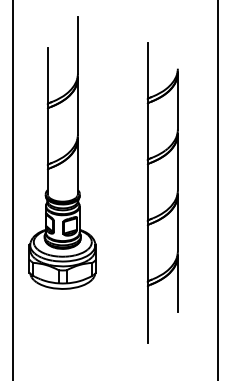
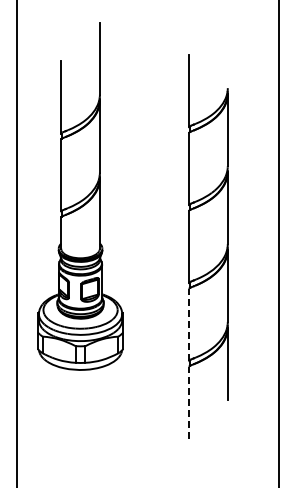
line: (147, 253) -> (189, 324), solid -> dashed
line: (147, 314) -> (189, 402), solid -> dashed

